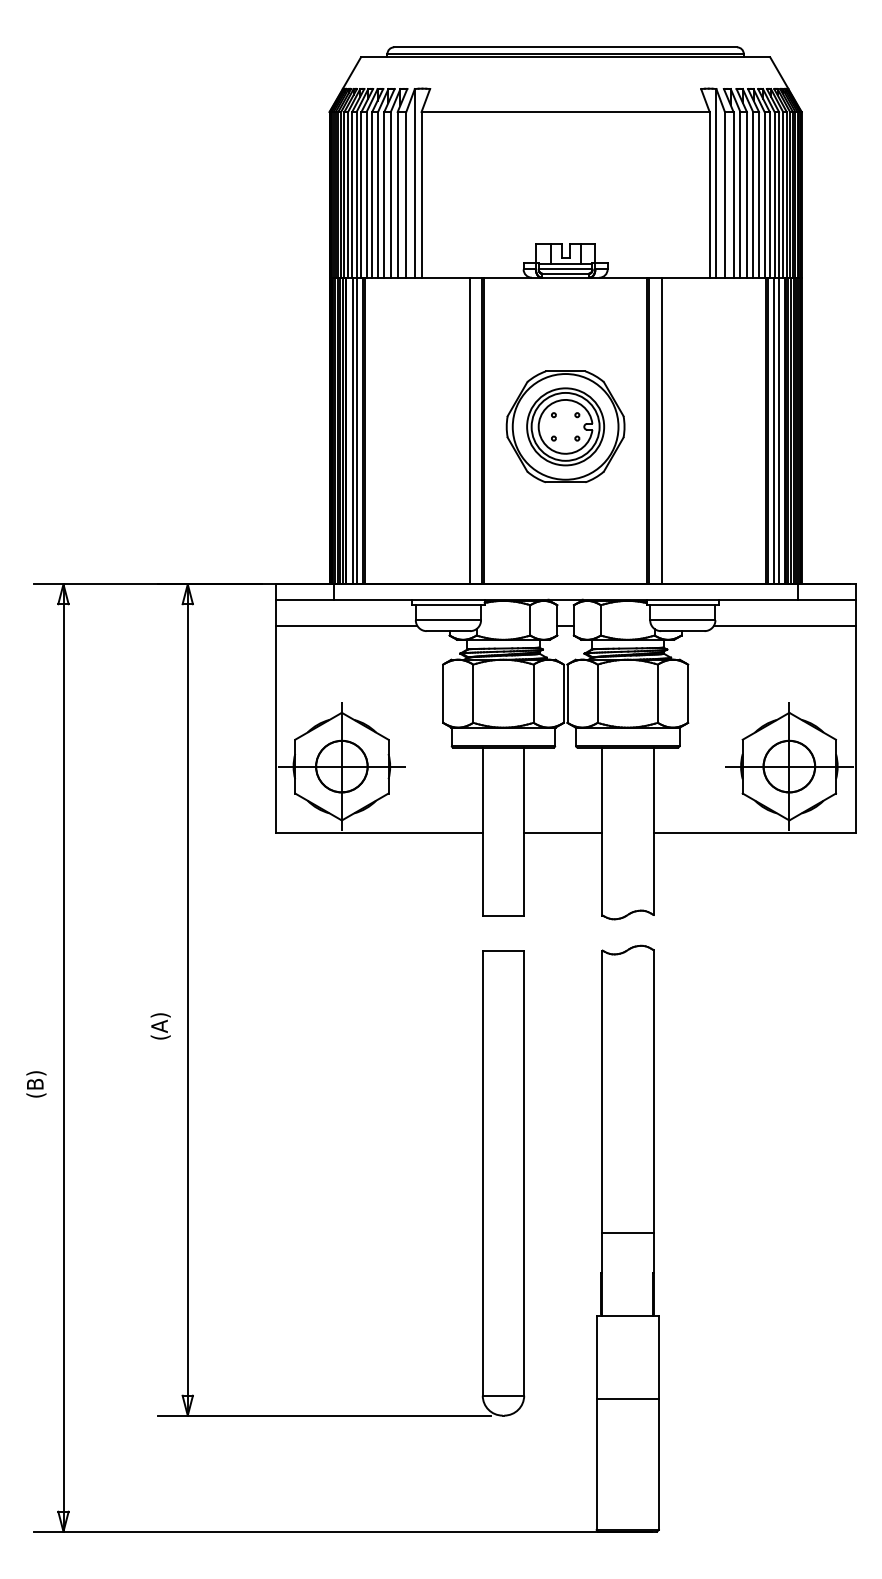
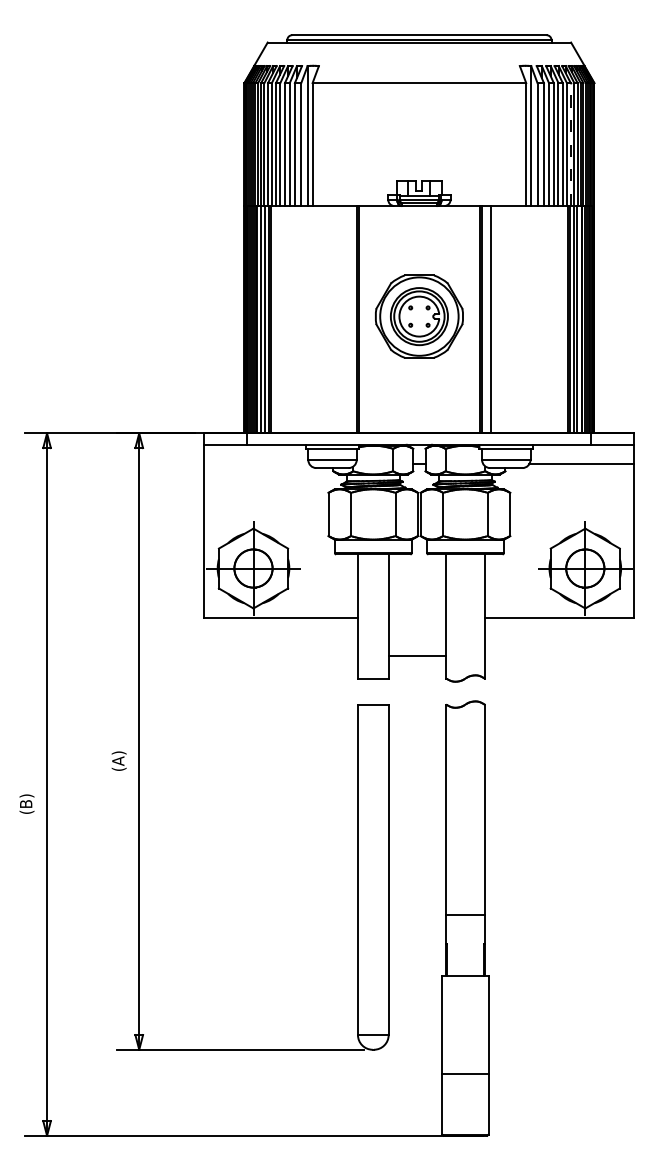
line: (769, 194) -> (570, 144), solid -> dashed
line: (469, 430) -> (348, 319), removed
line: (346, 625) -> (256, 463), removed
line: (562, 832) -> (417, 655), moved
line: (627, 1399) -> (465, 1074), moved

